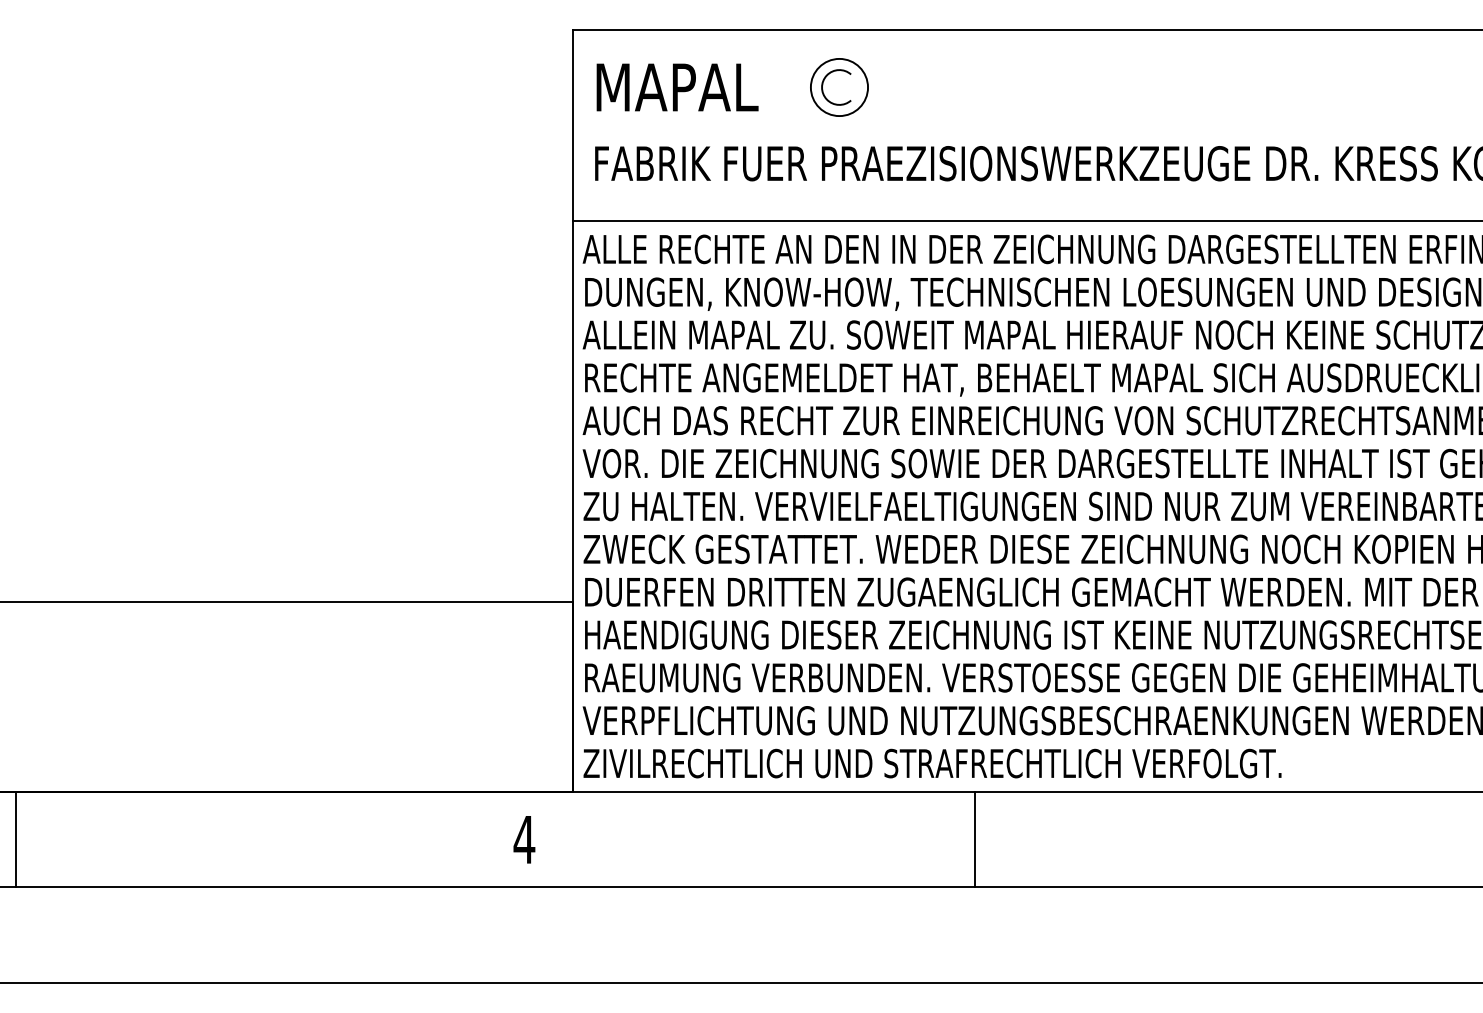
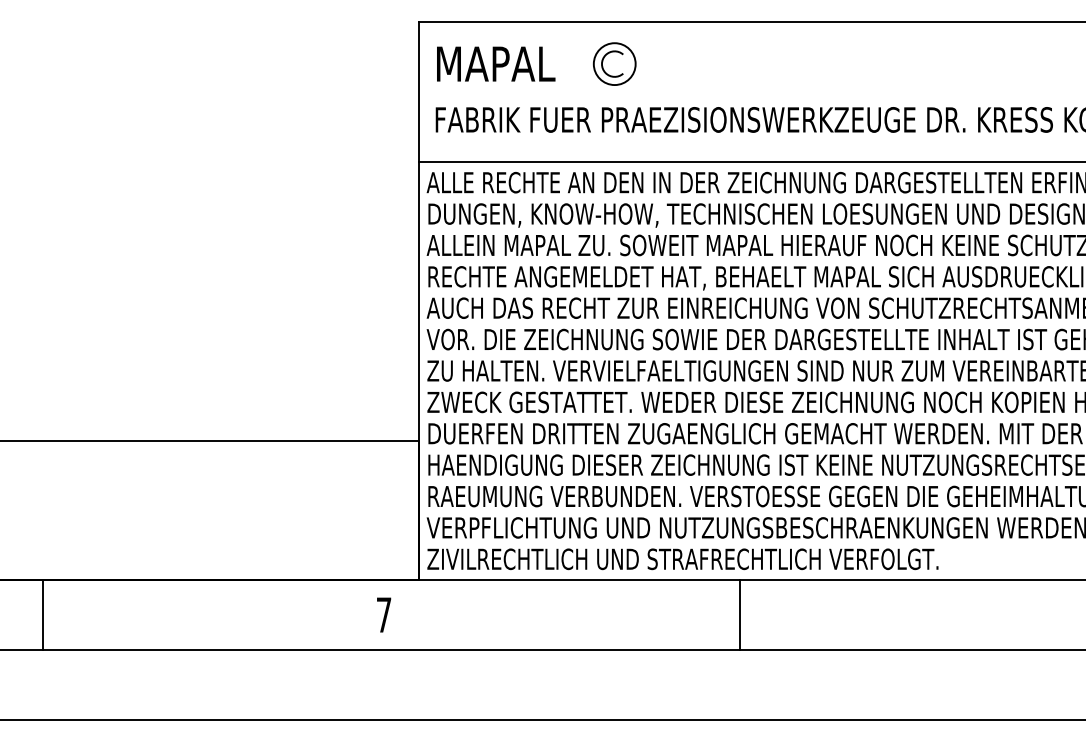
line: (15, 838) -> (42, 614), moved
text: (523, 838) -> (383, 614), 4 -> 7
line: (975, 838) -> (740, 614), moved

